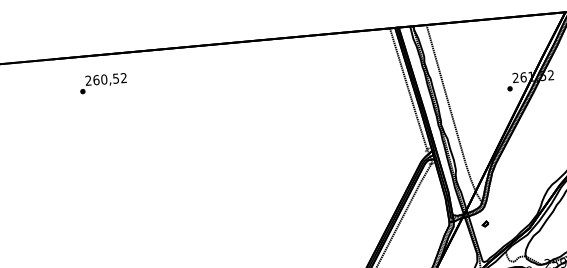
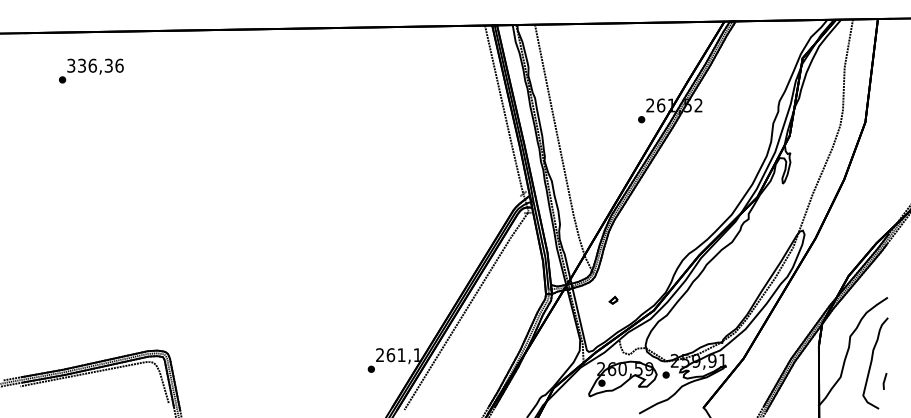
text: (106, 79) -> (95, 65), 260,52 -> 336,36
part: (485, 223) -> (613, 299), moved

